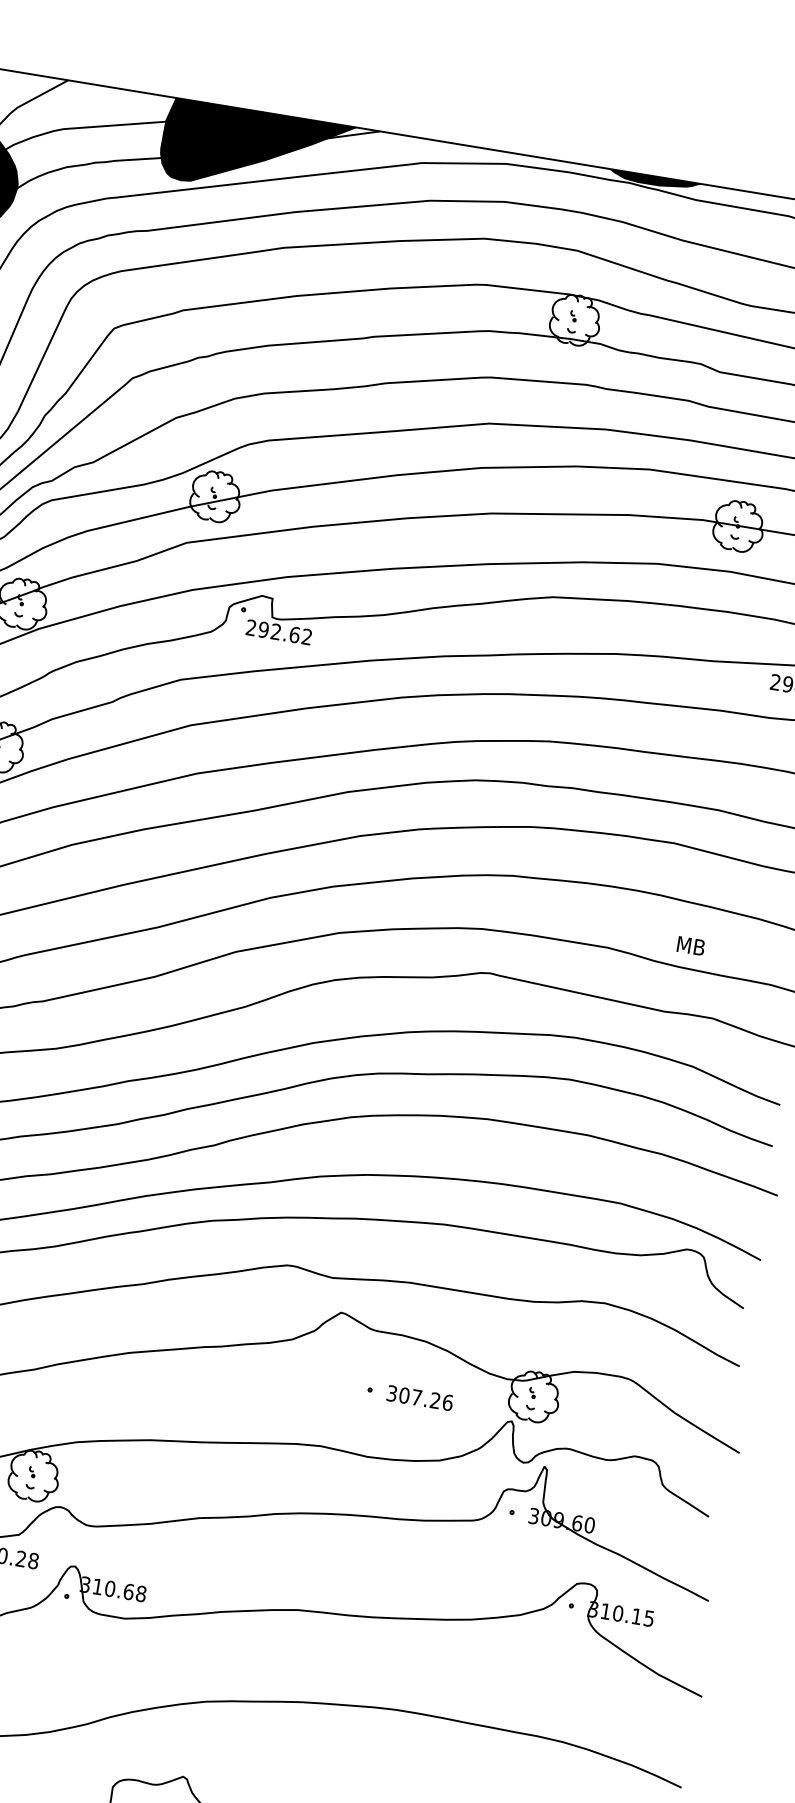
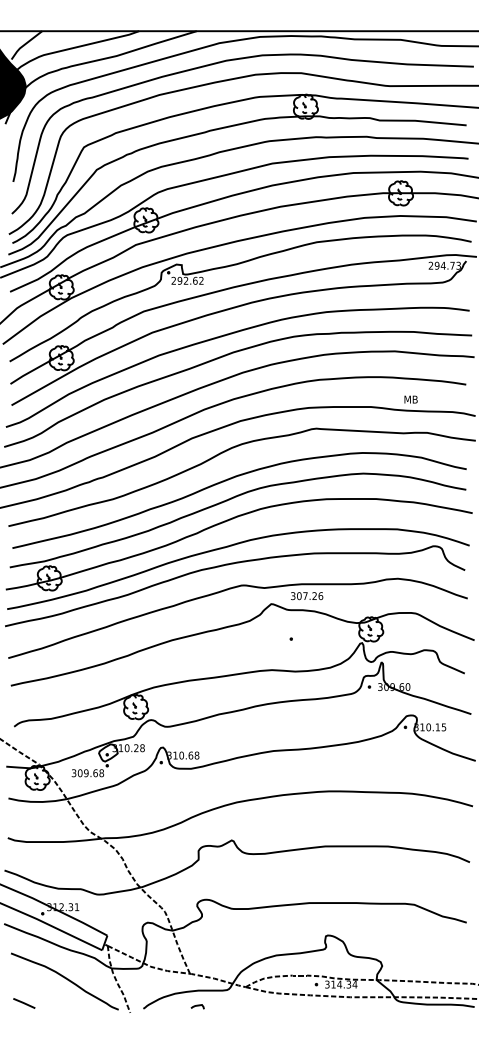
fill: (255, 153) -> (138, 51), removed
fill: (655, 181) -> (333, 33), removed
text: (420, 1399) -> (307, 596), moved

